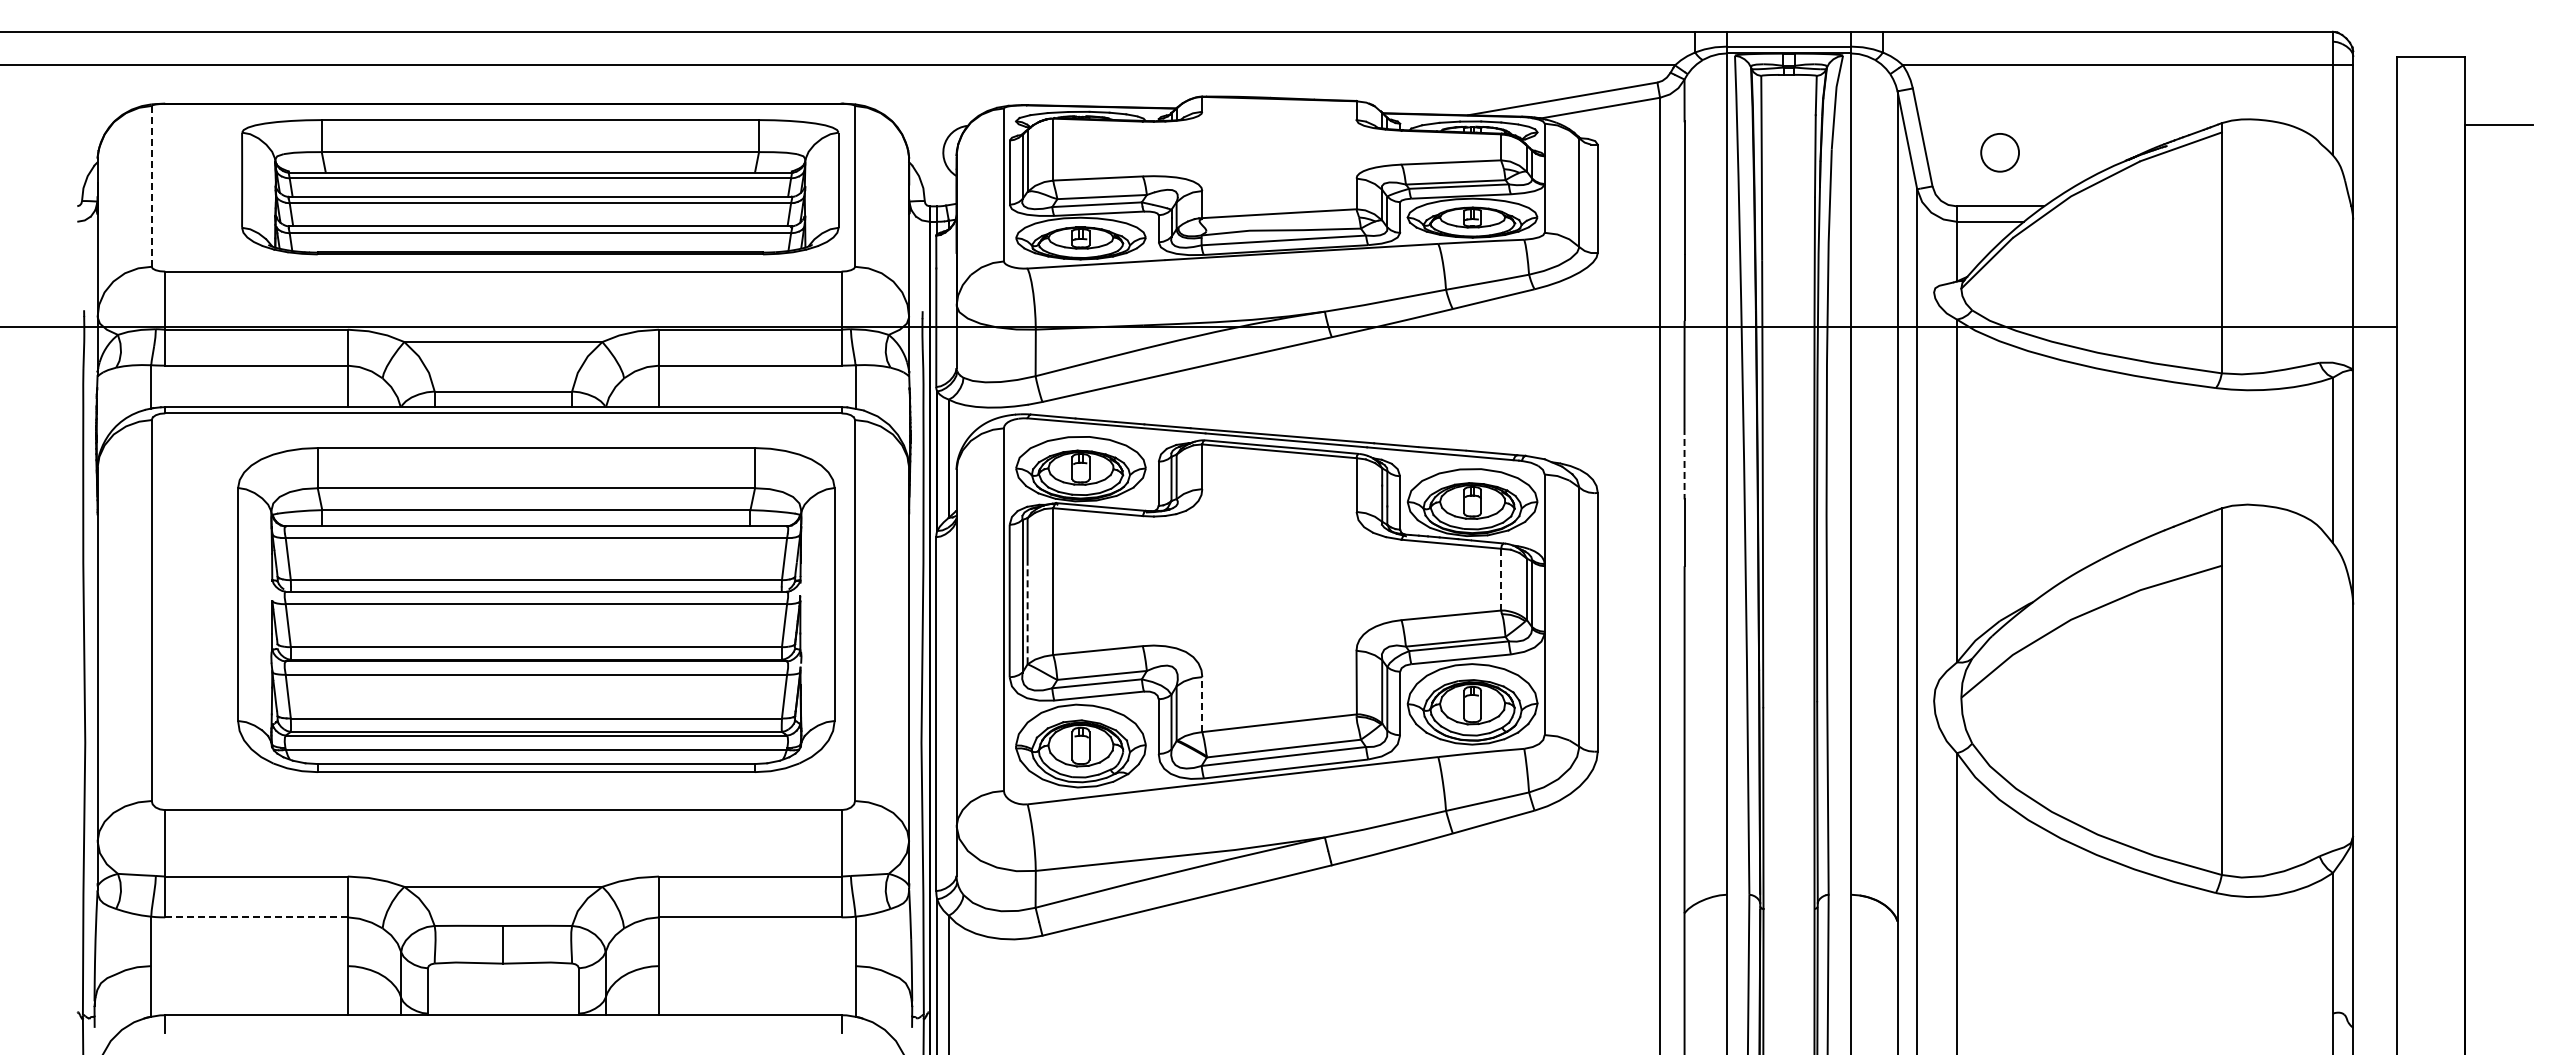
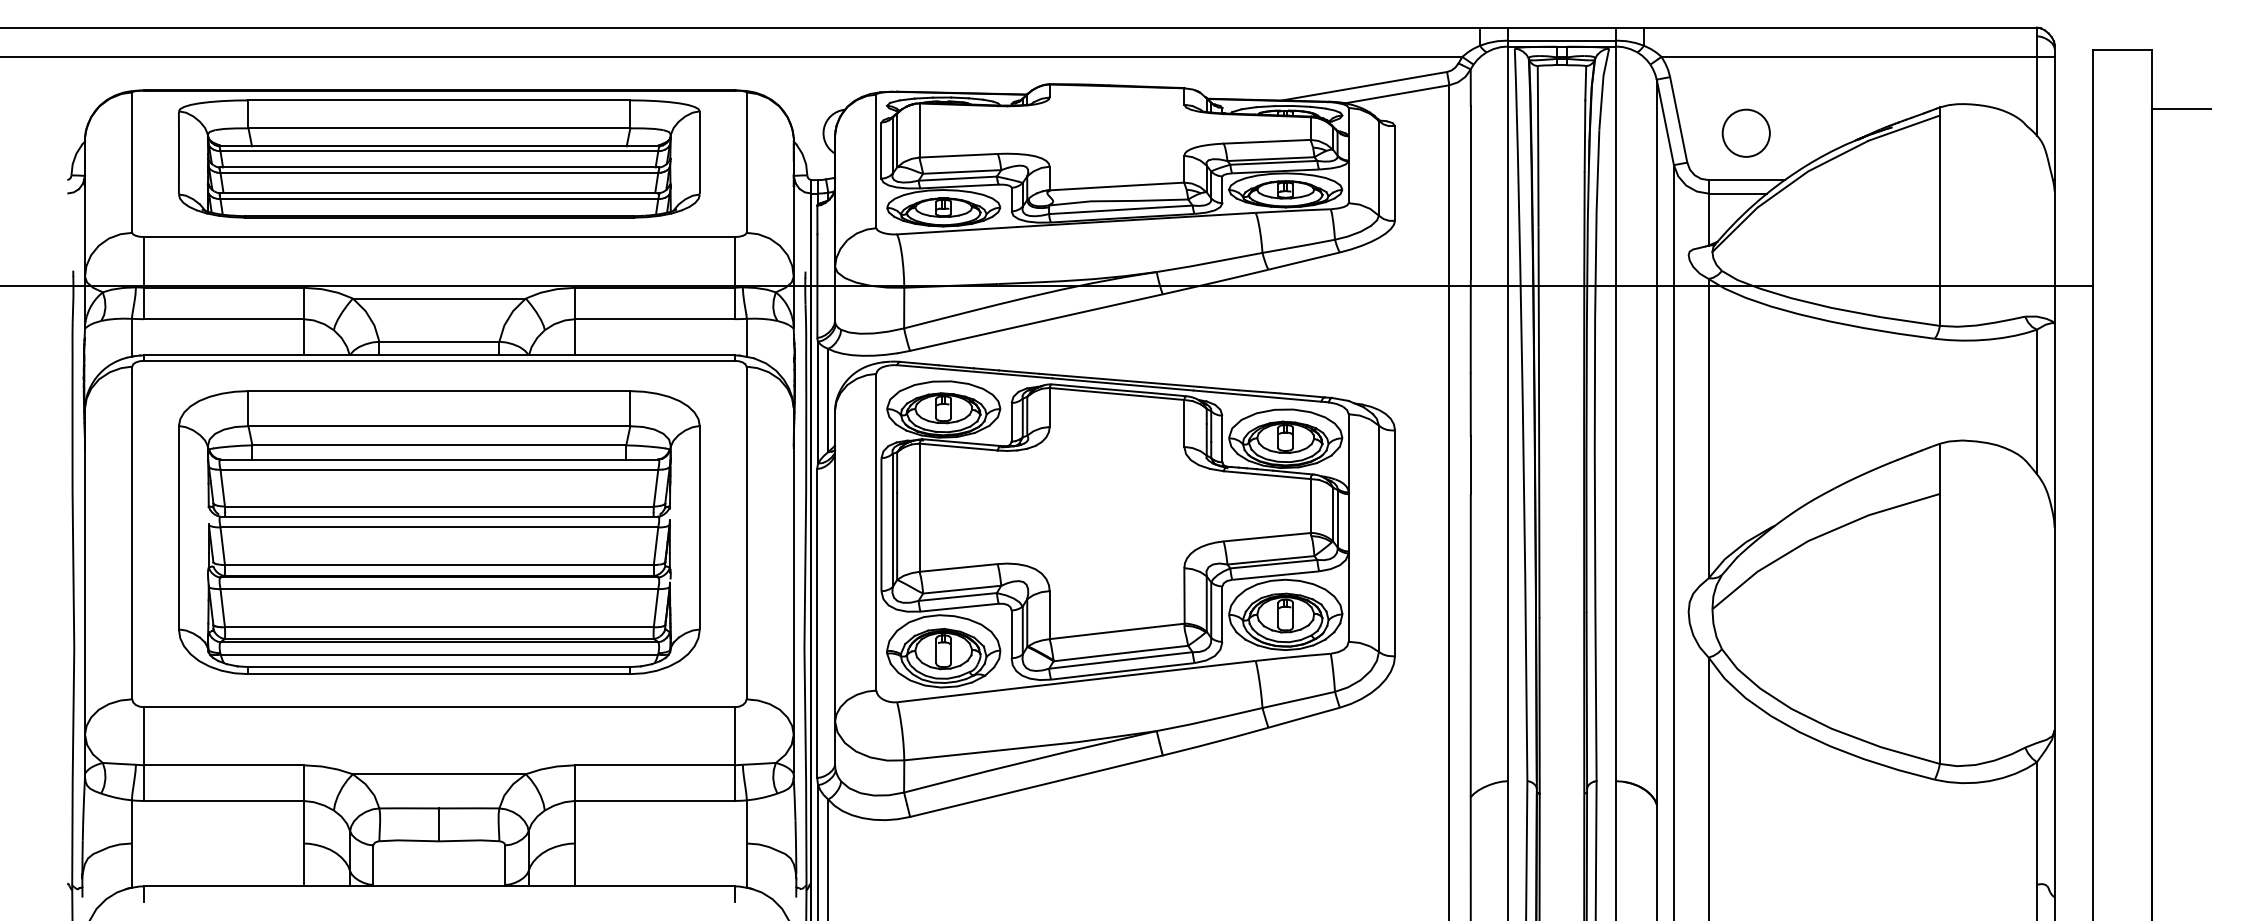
circle: (2000, 152) -> (1746, 133), size x1.43
line: (151, 185) -> (132, 161), dashed -> solid
part: (540, 187) -> (439, 159), moved
line: (1684, 463) -> (1470, 404), dashed -> solid
line: (1501, 579) -> (1310, 505), dashed -> solid
part: (536, 609) -> (439, 532), moved
line: (1027, 614) -> (897, 536), dashed -> solid
line: (1202, 704) -> (1049, 615), dashed -> solid
line: (256, 917) -> (223, 801), dashed -> solid

